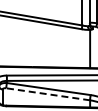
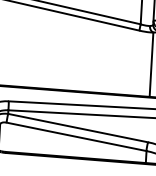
line: (47, 94) -> (75, 137), dashed -> solid

